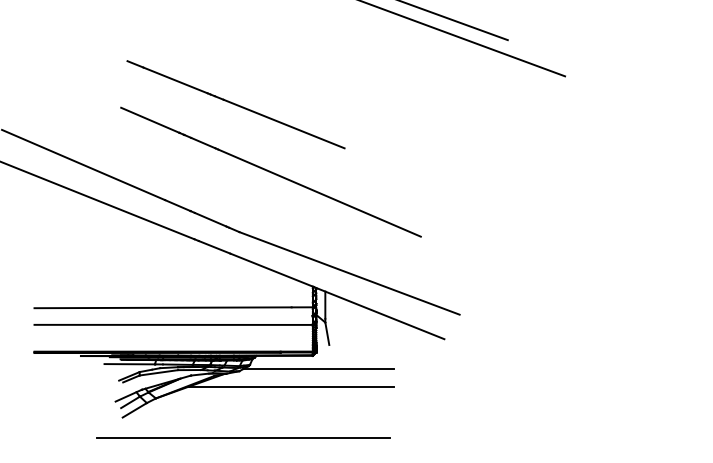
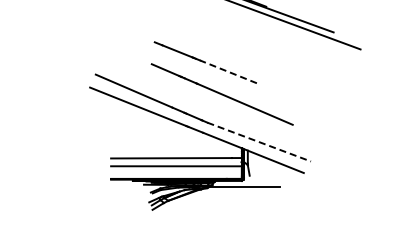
line: (284, 123) -> (228, 71), solid -> dashed
line: (350, 274) -> (259, 142), solid -> dashed
line: (290, 386) -> (231, 195), removed
line: (243, 438) -> (209, 219), removed

